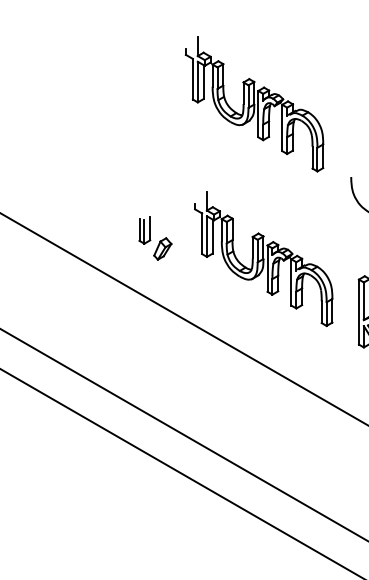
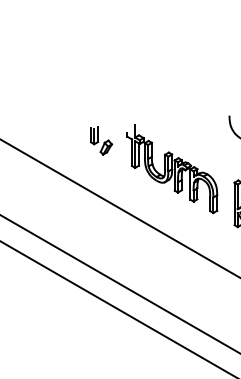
part: (254, 104) -> (166, 68), removed
part: (155, 237) -> (101, 140), moved

